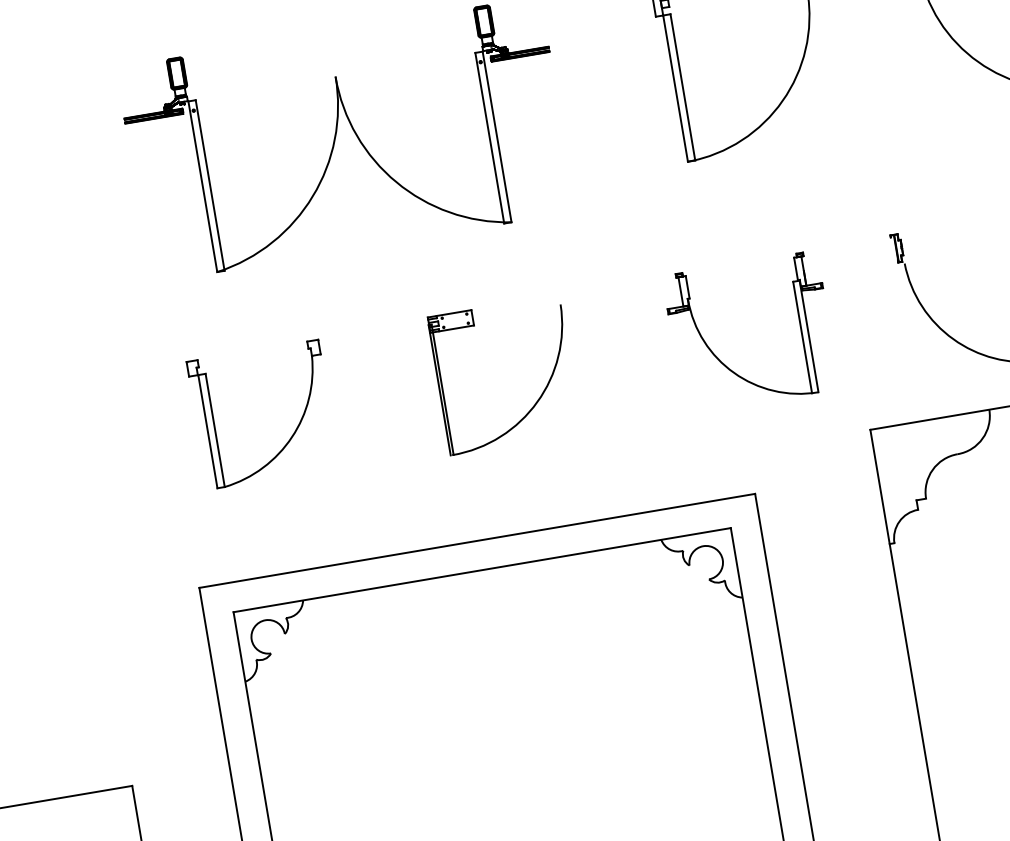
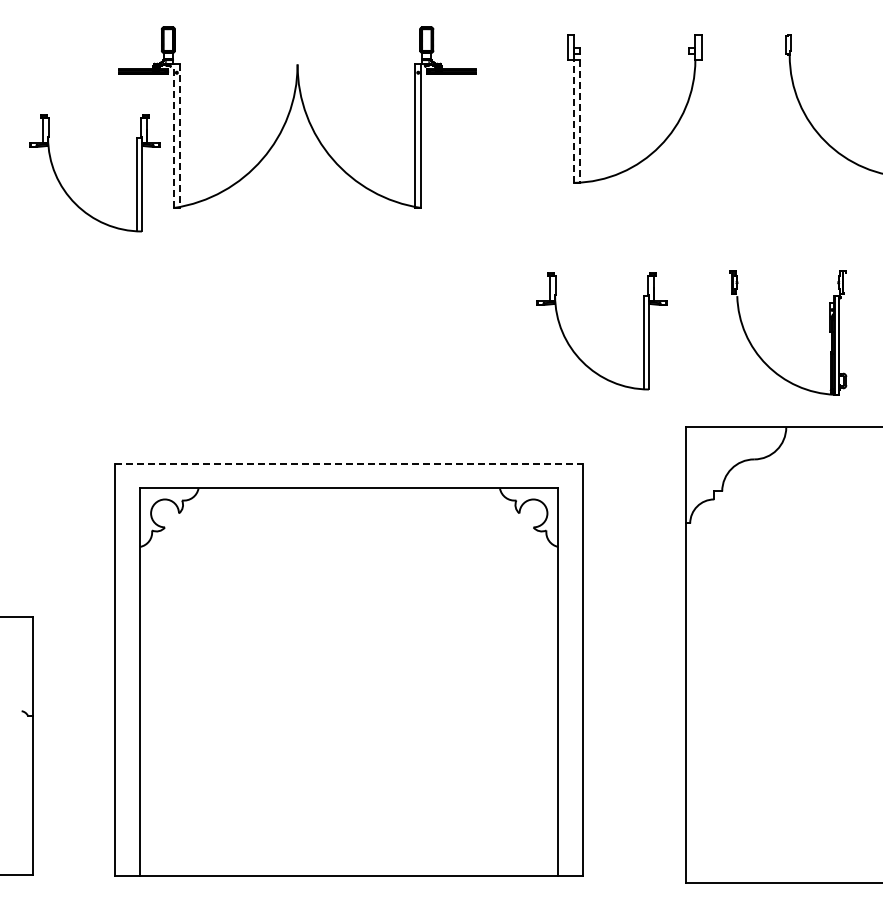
line: (683, 87) -> (580, 121), solid -> dashed
line: (676, 88) -> (574, 121), solid -> dashed
line: (209, 185) -> (179, 136), solid -> dashed
line: (202, 187) -> (173, 136), solid -> dashed
part: (92, 279) -> (70, 196), added
part: (541, 392) -> (422, 351), removed
part: (294, 429) -> (215, 347), removed
line: (477, 540) -> (349, 463), solid -> dashed

